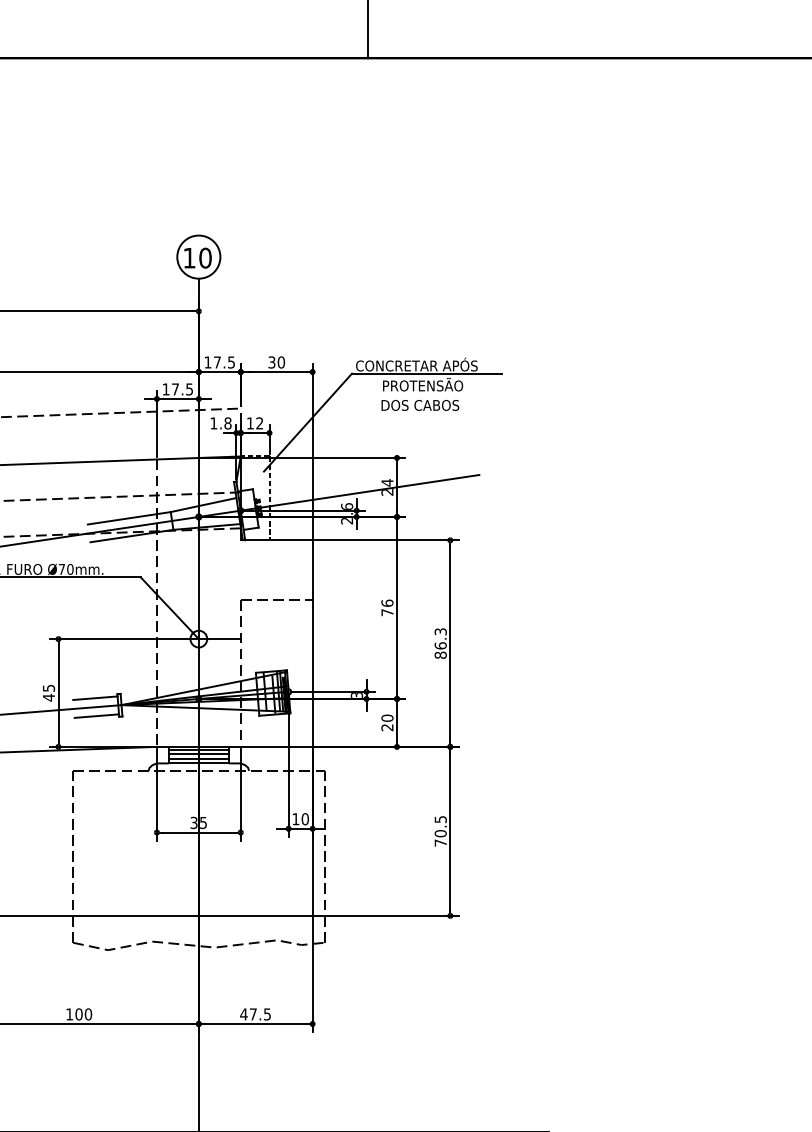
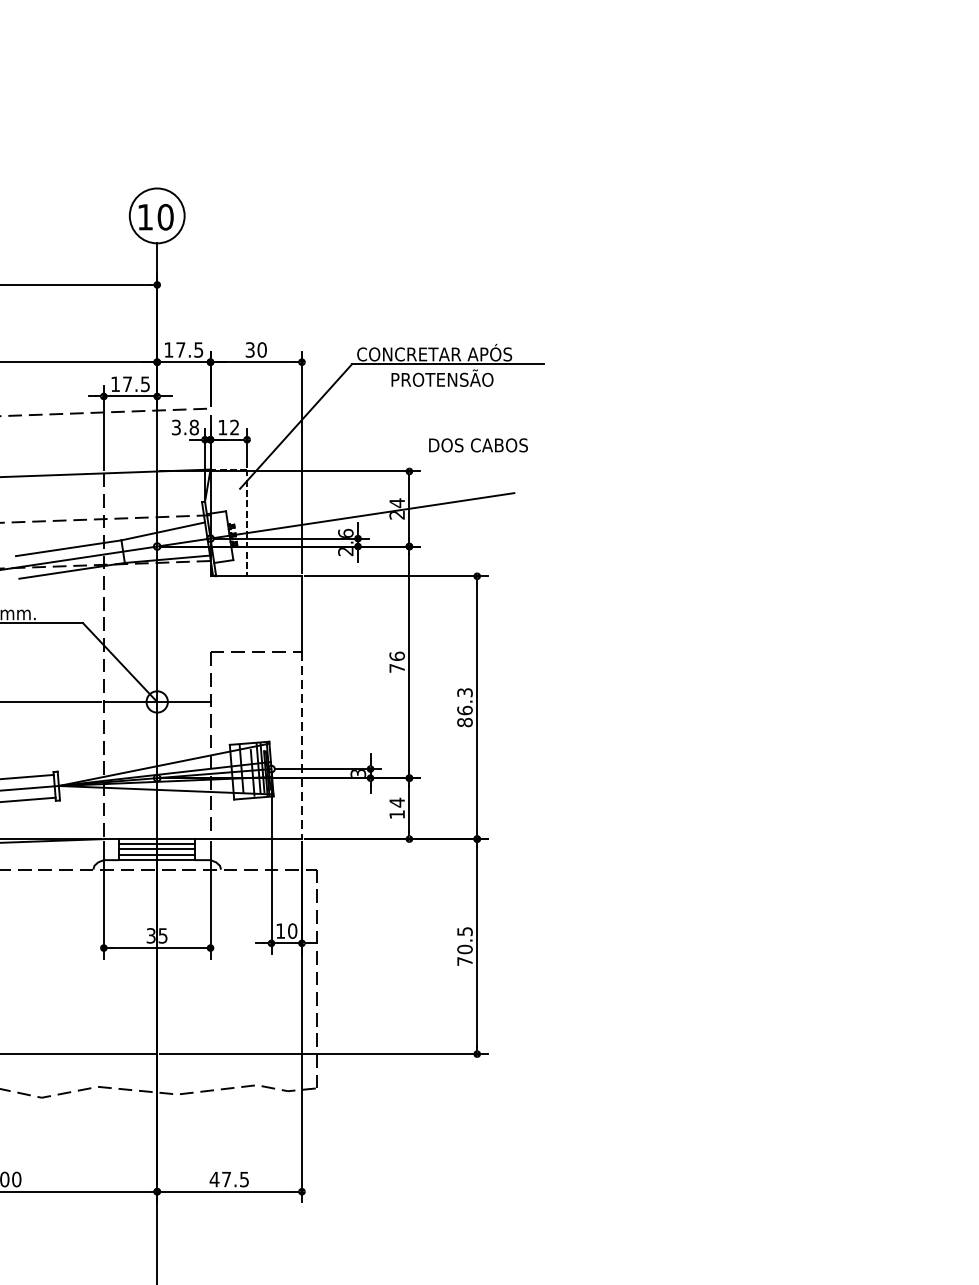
text: (420, 405) -> (478, 445), moved
text: (213, 423) -> (175, 427), 1.8 -> 3.8
line: (312, 674) -> (301, 747), solid -> dashed
text: (387, 722) -> (397, 808), 20 -> 14

